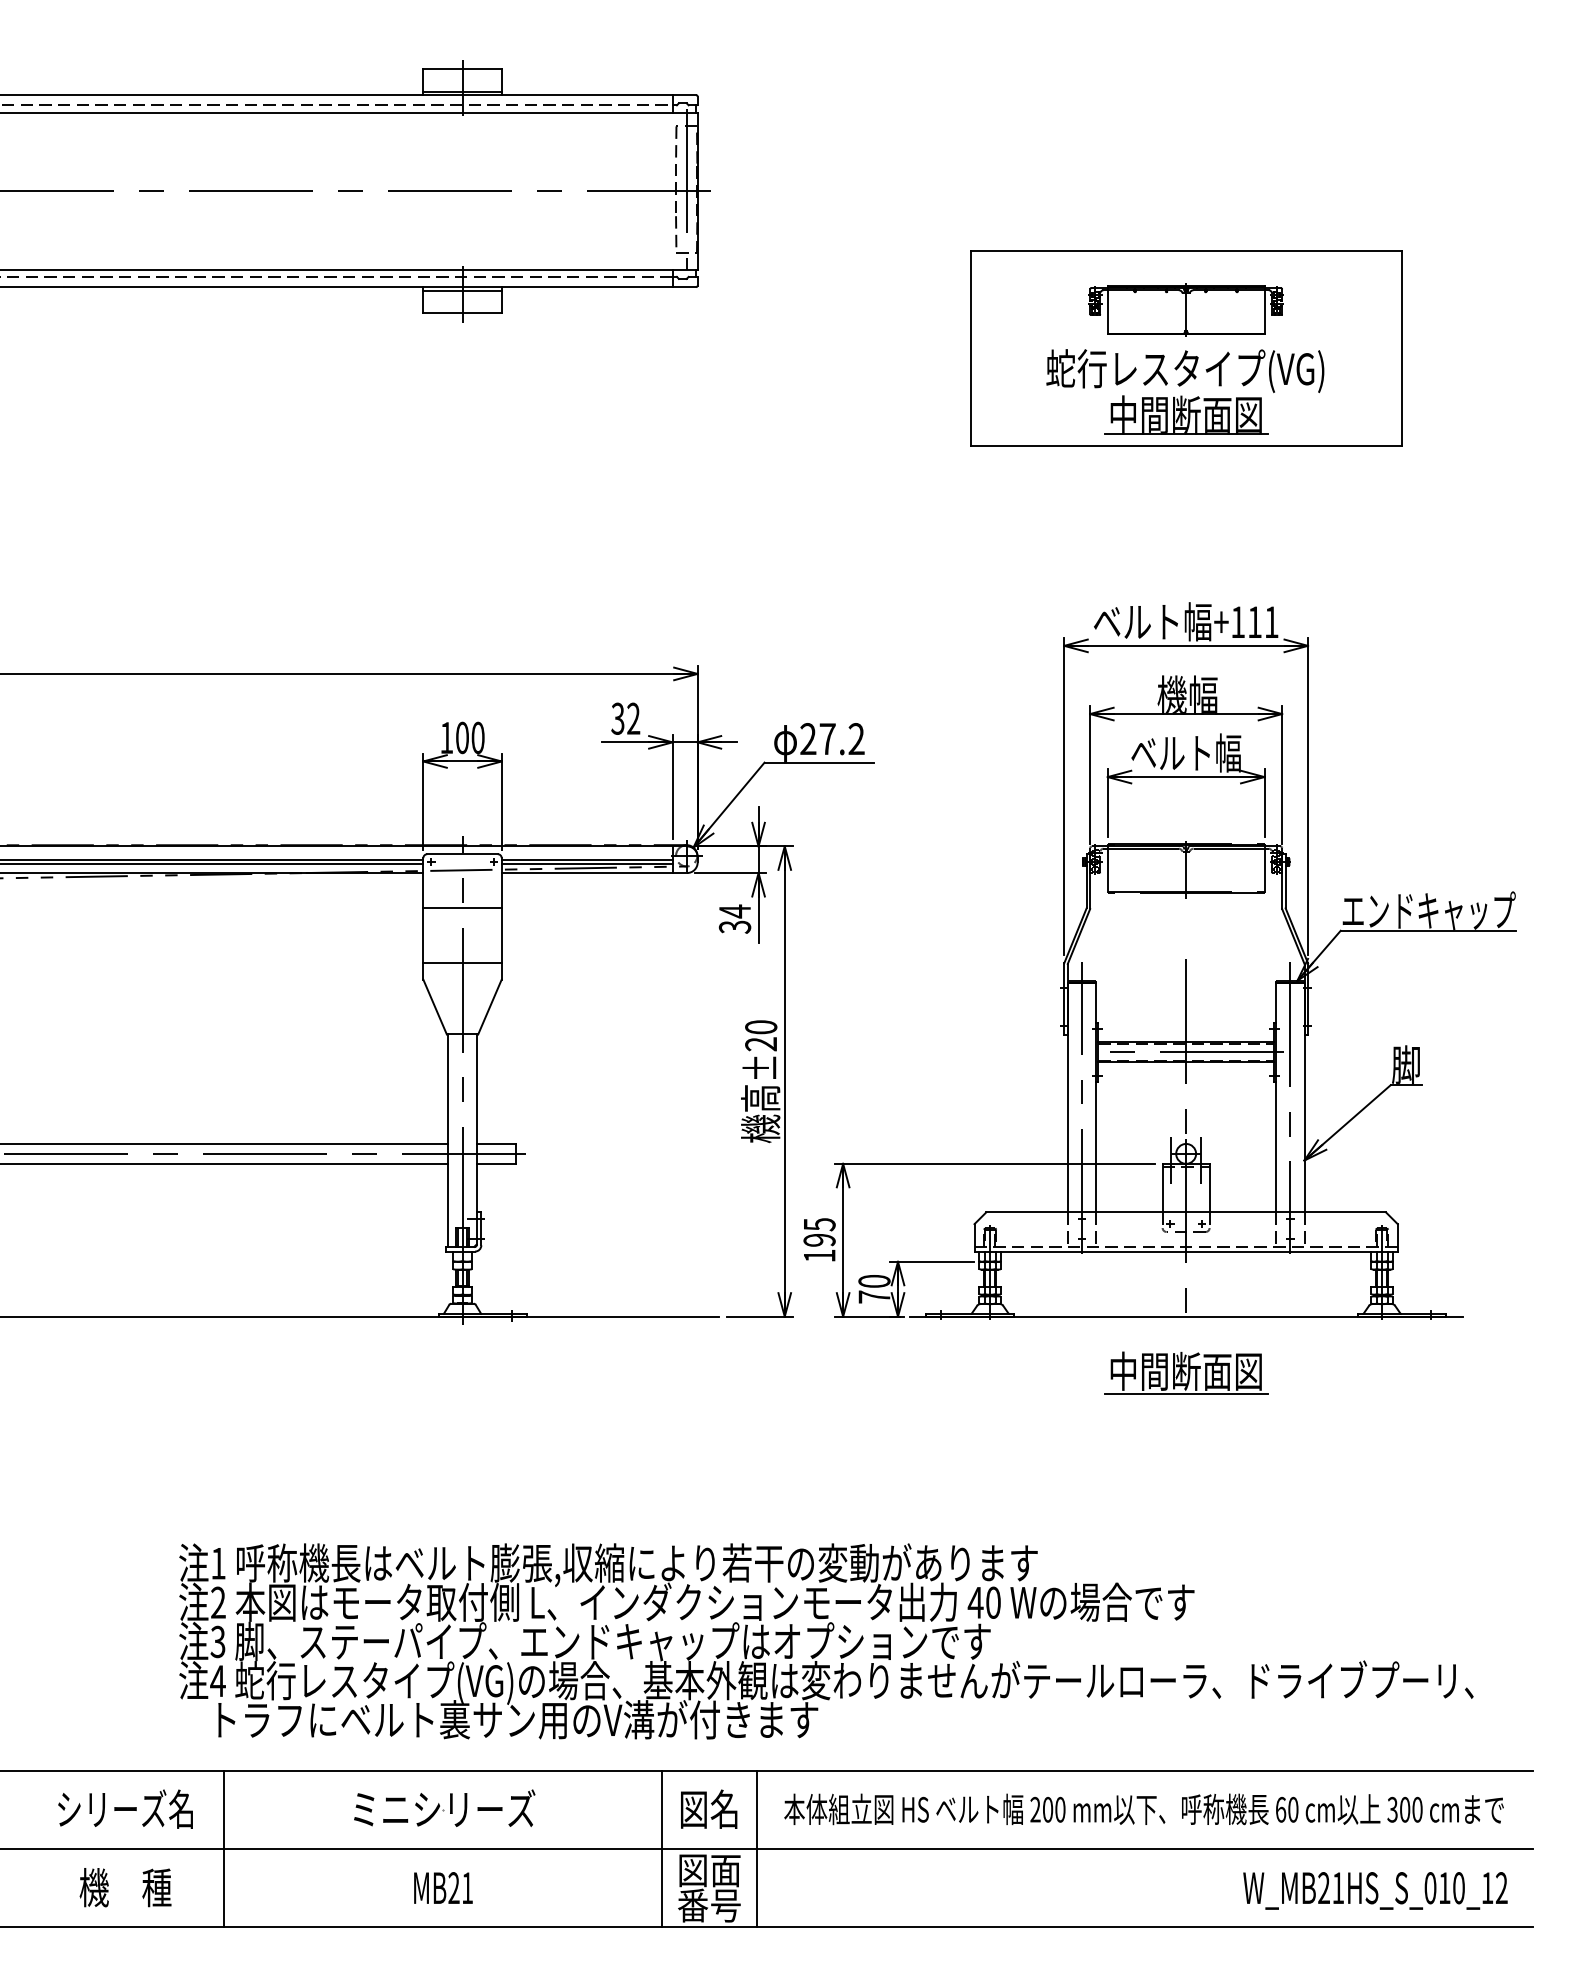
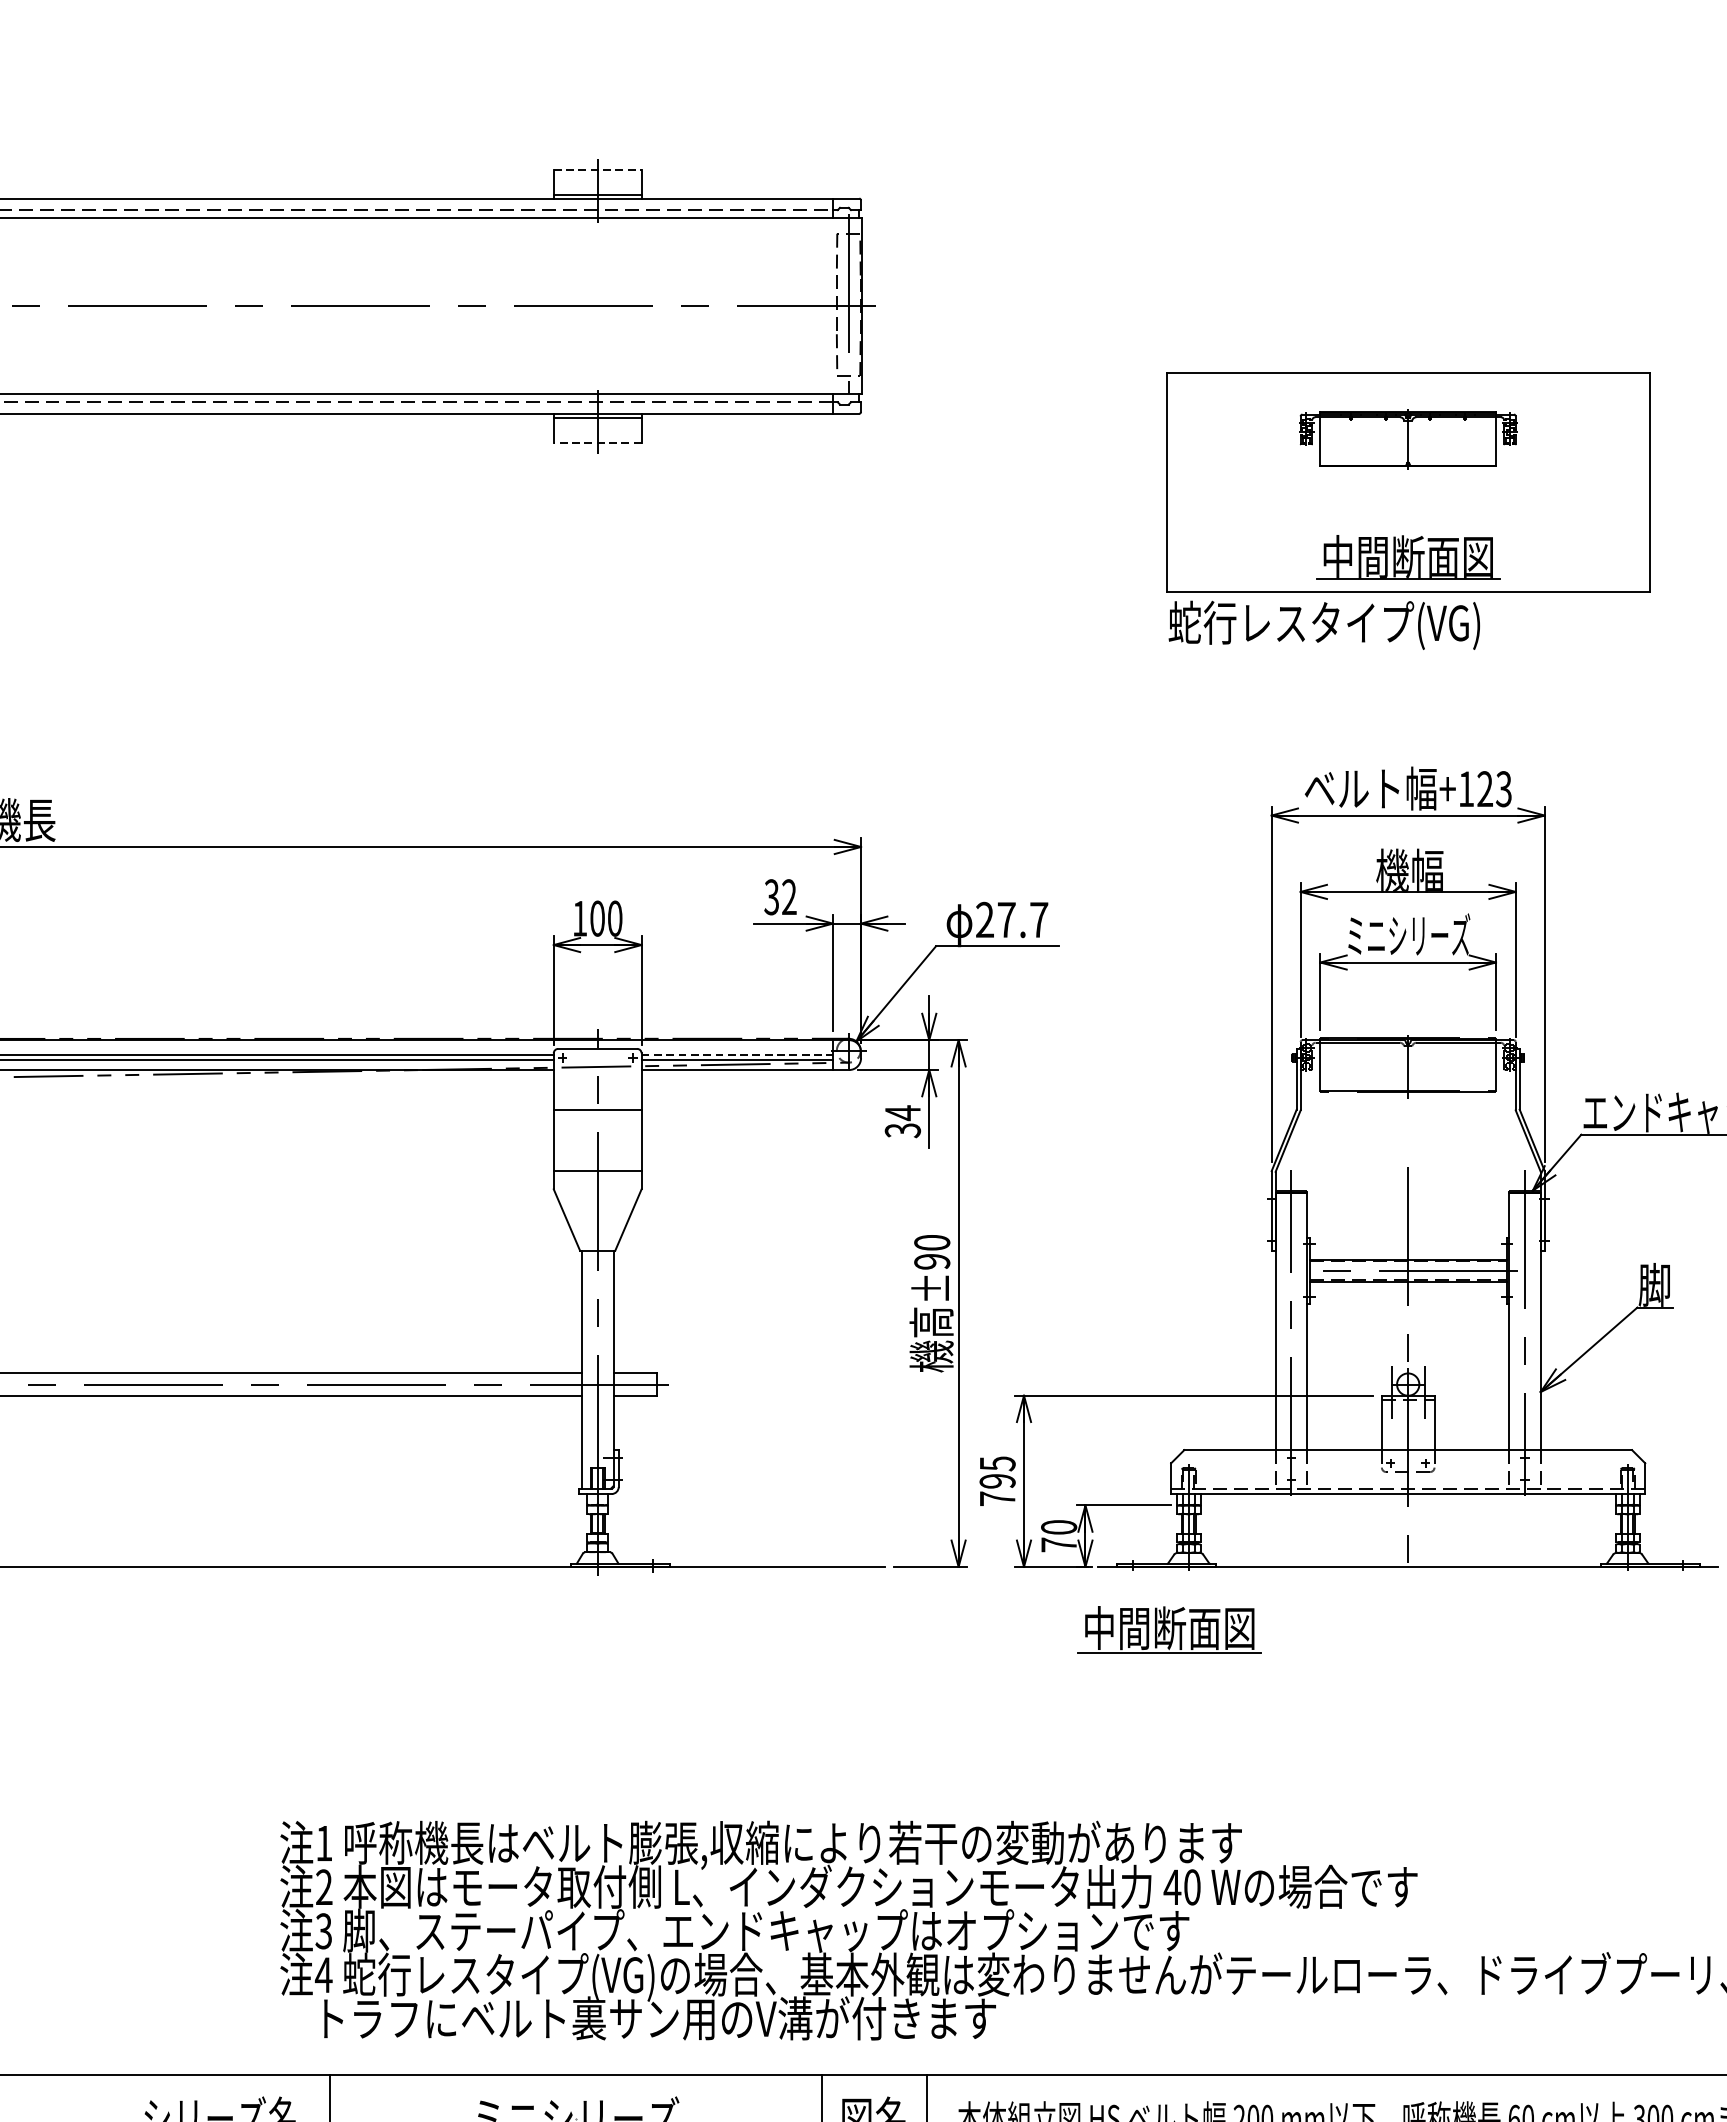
line: (463, 69) -> (598, 169), solid -> dashed
line: (462, 313) -> (597, 443), solid -> dashed
text: (1185, 370) -> (1324, 624), moved
text: (1263, 622) -> (1494, 789), +111 -> +123
text: (856, 738) -> (1038, 919), 27.2 -> 27.7
text: (1186, 752) -> (1408, 934), ベルト幅 -> ミニシリーズ
line: (587, 859) -> (737, 1054), solid -> dashed
text: (761, 1044) -> (932, 1262), ±20 -> ±90
text: (819, 1255) -> (997, 1498), 195 -> 795
part: (1186, 1372) -> (1170, 1629), moved

